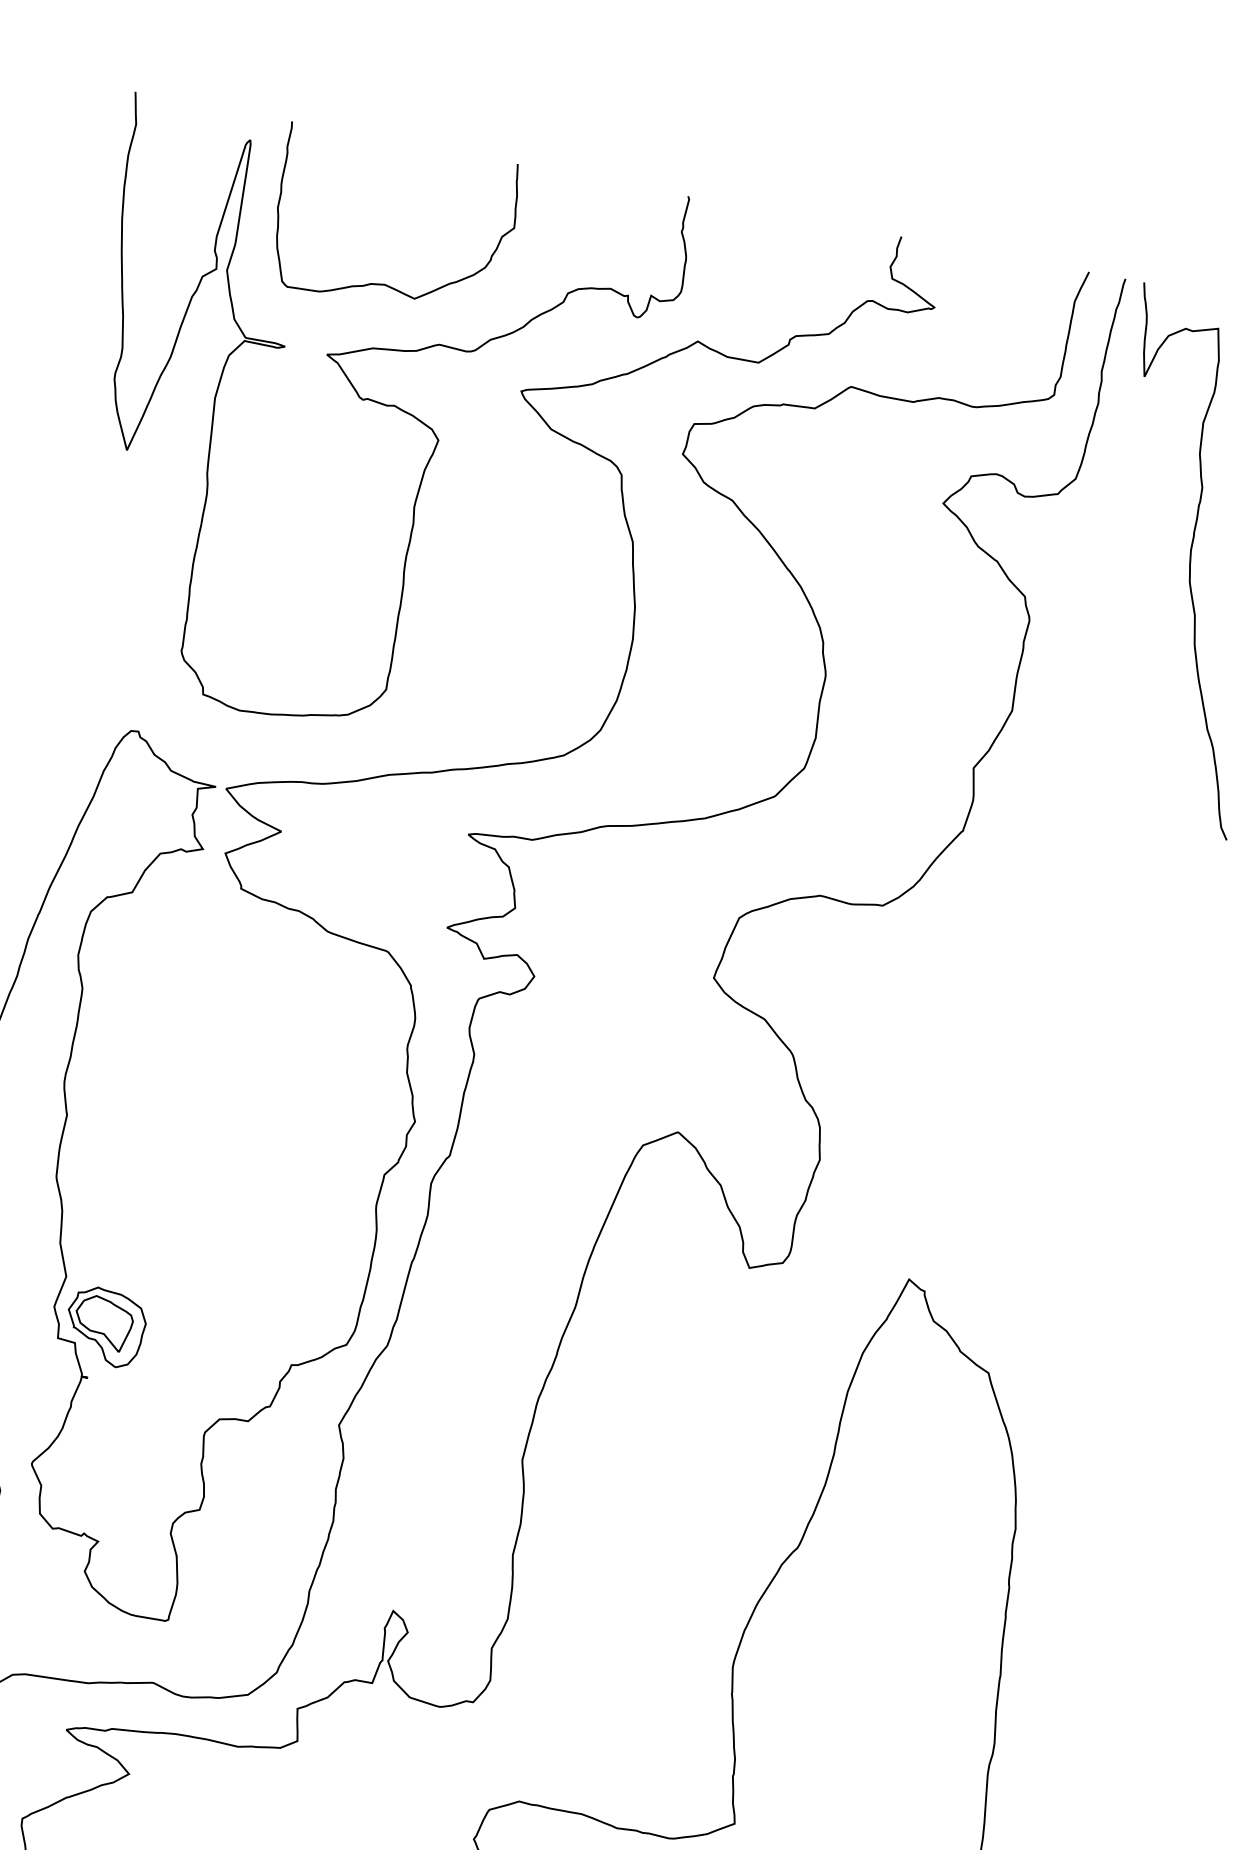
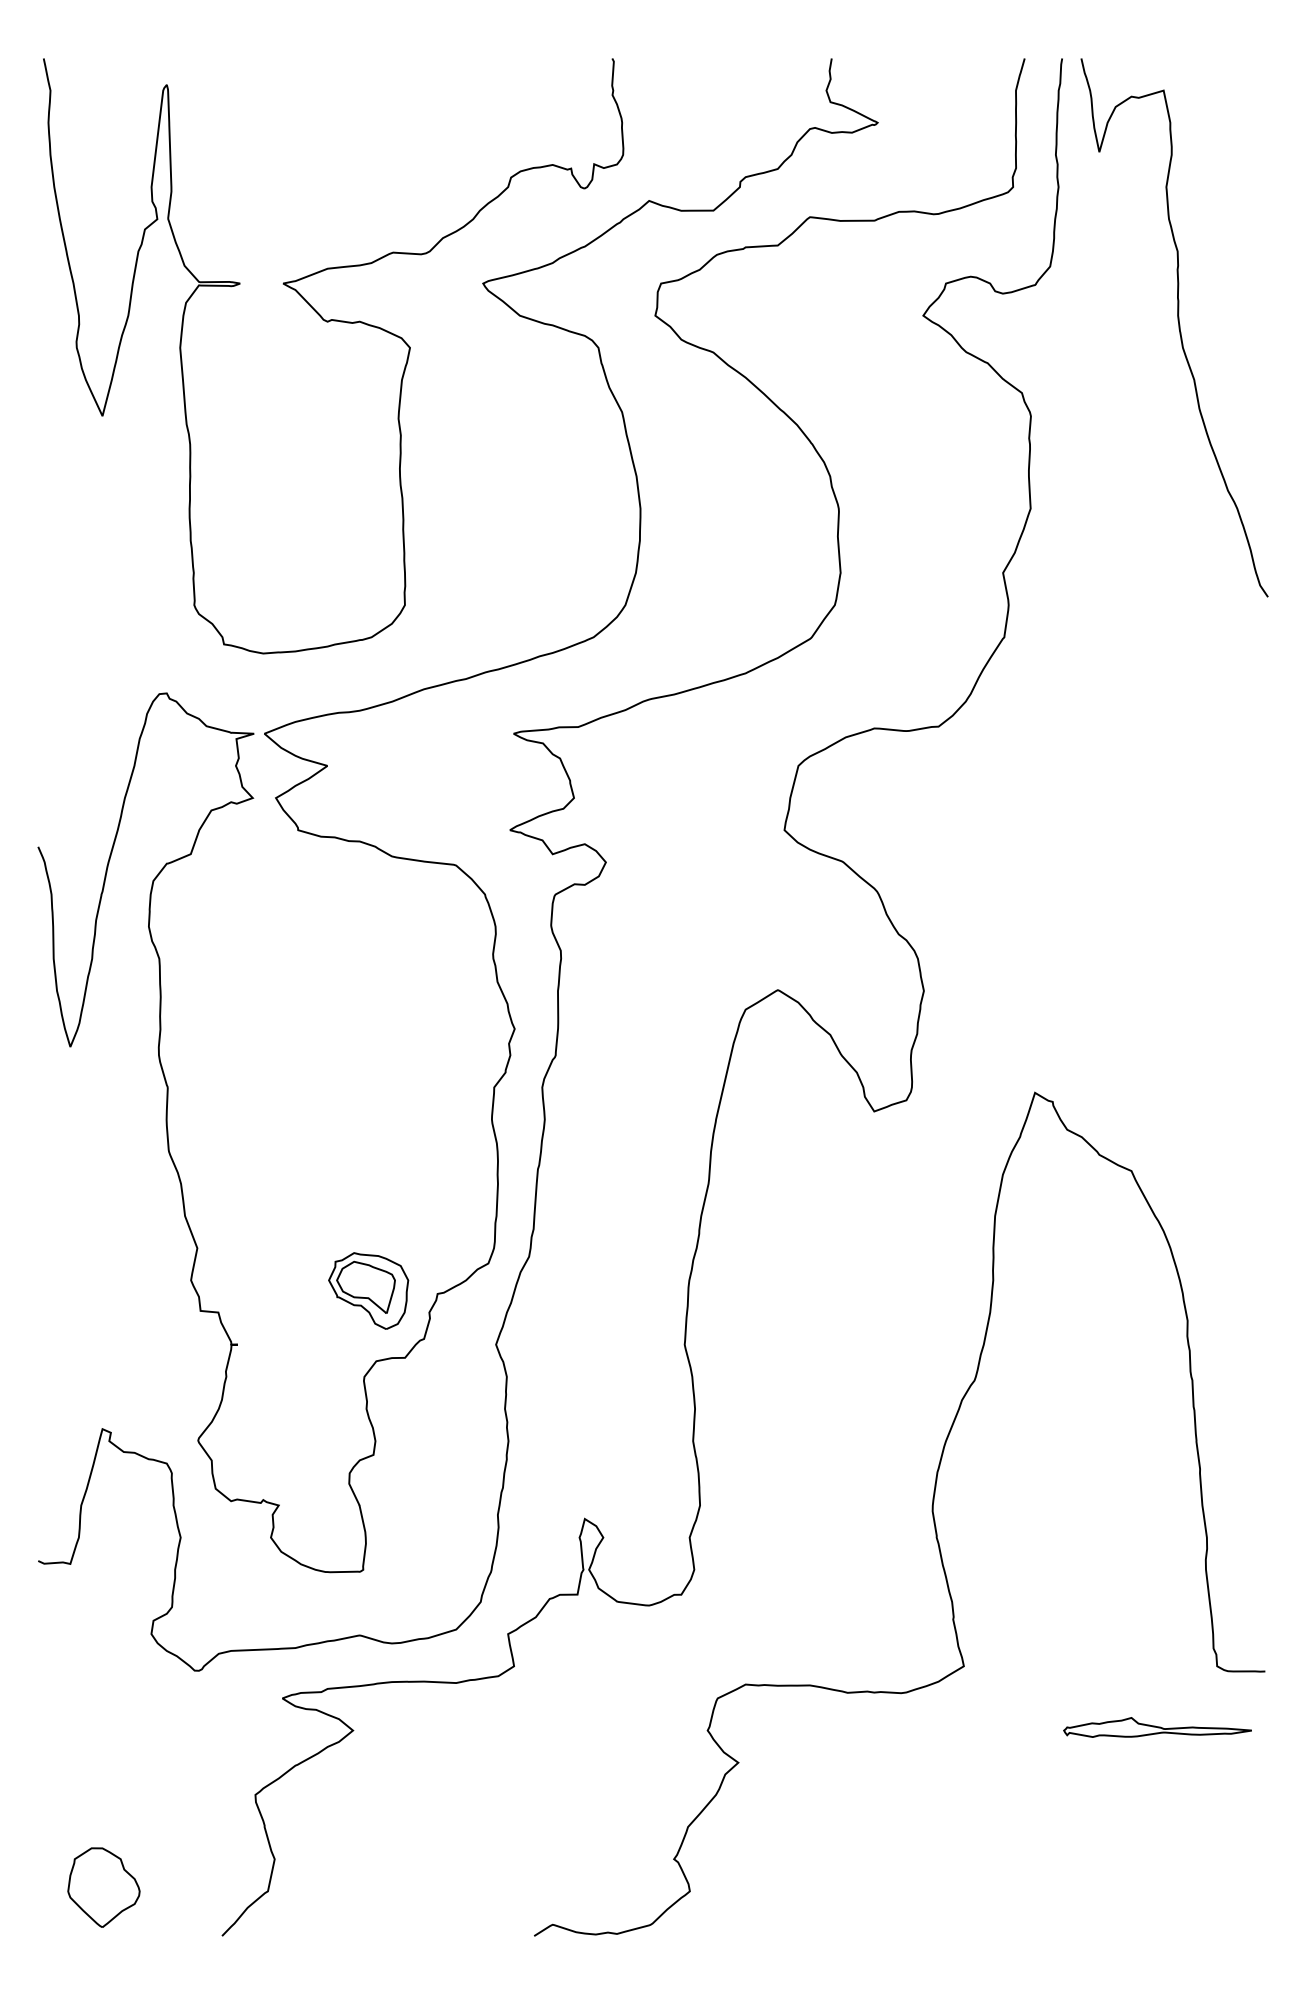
curve: (382, 283) -> (325, 202), removed
part: (105, 1326) -> (368, 1290), moved

